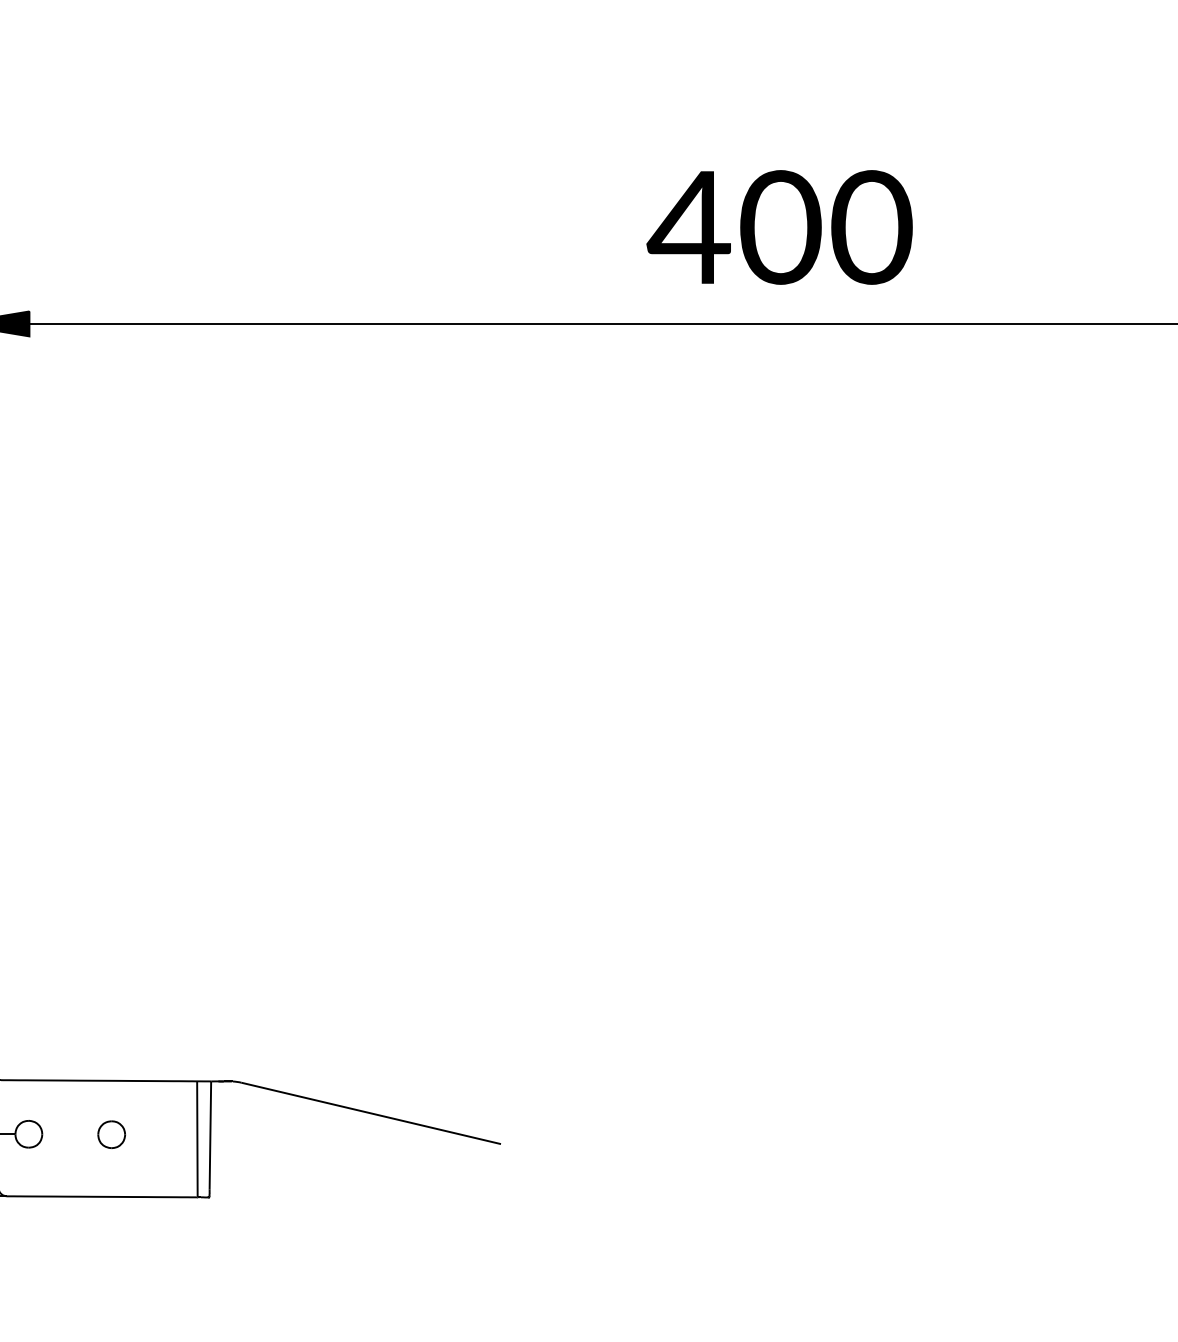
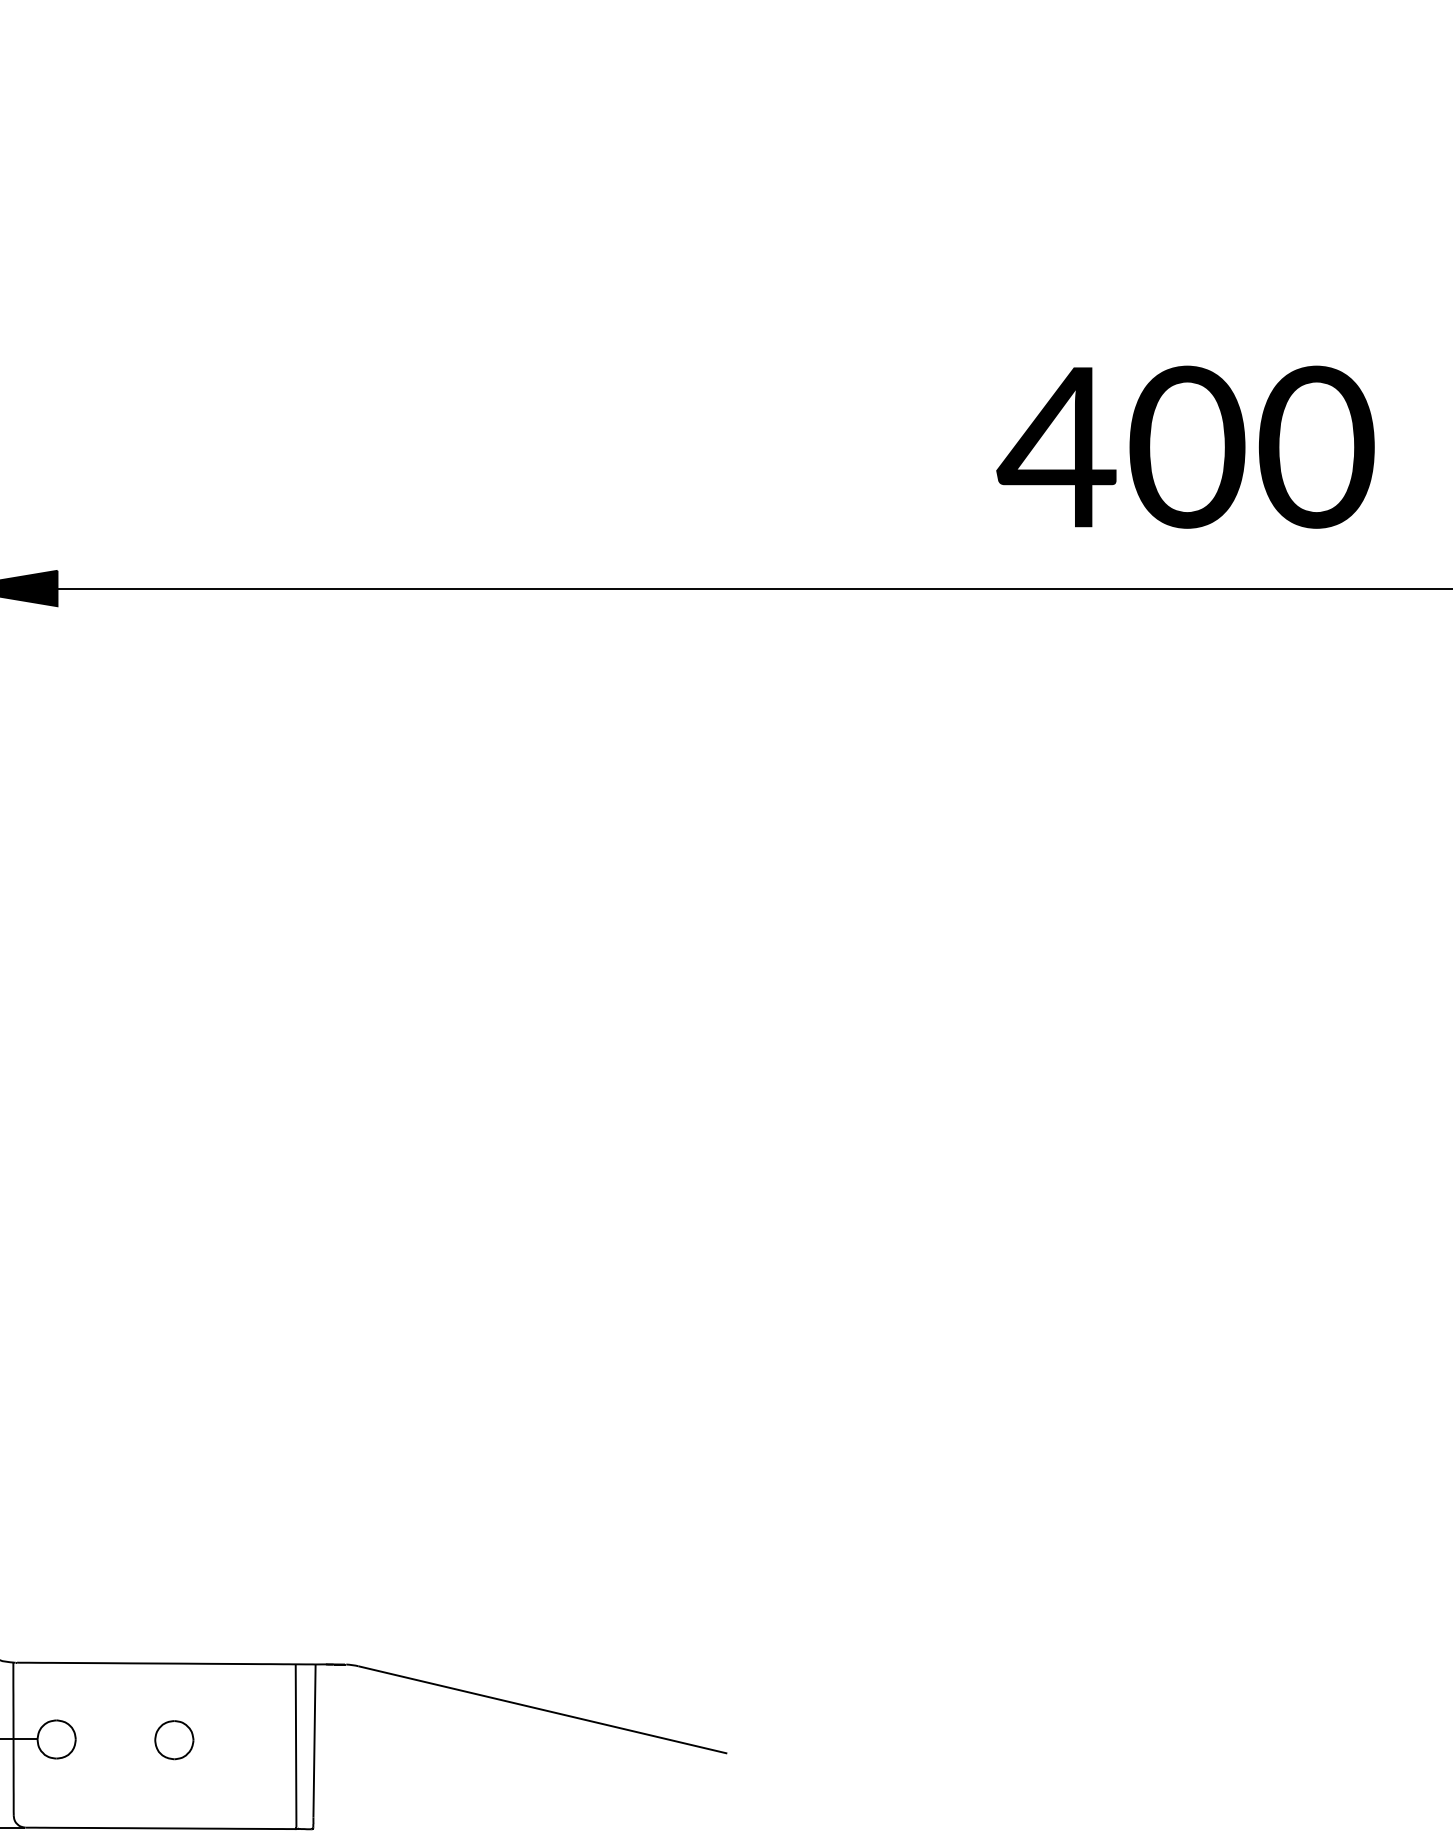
text: (779, 227) -> (1185, 447), moved

